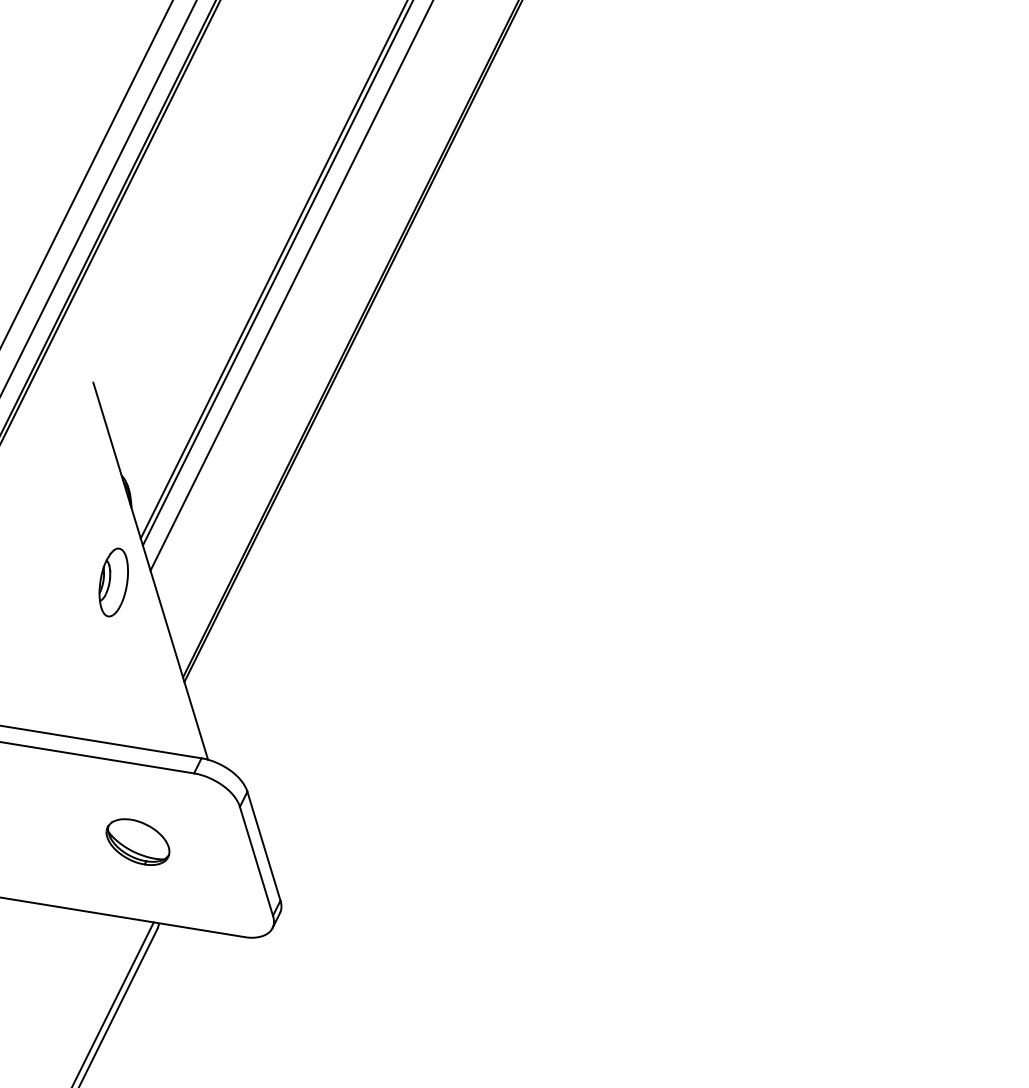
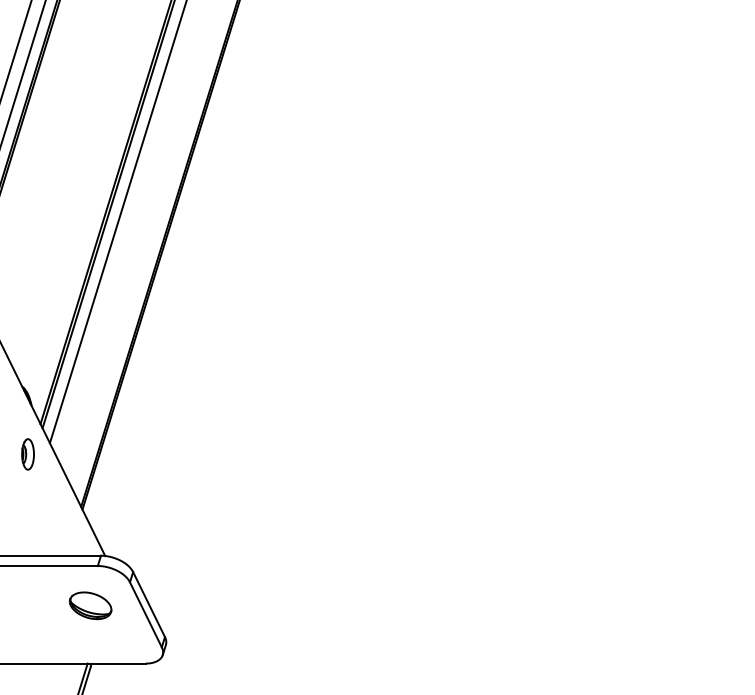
part: (112, 582) -> (27, 454), size x0.7
part: (137, 841) -> (90, 605), moved

